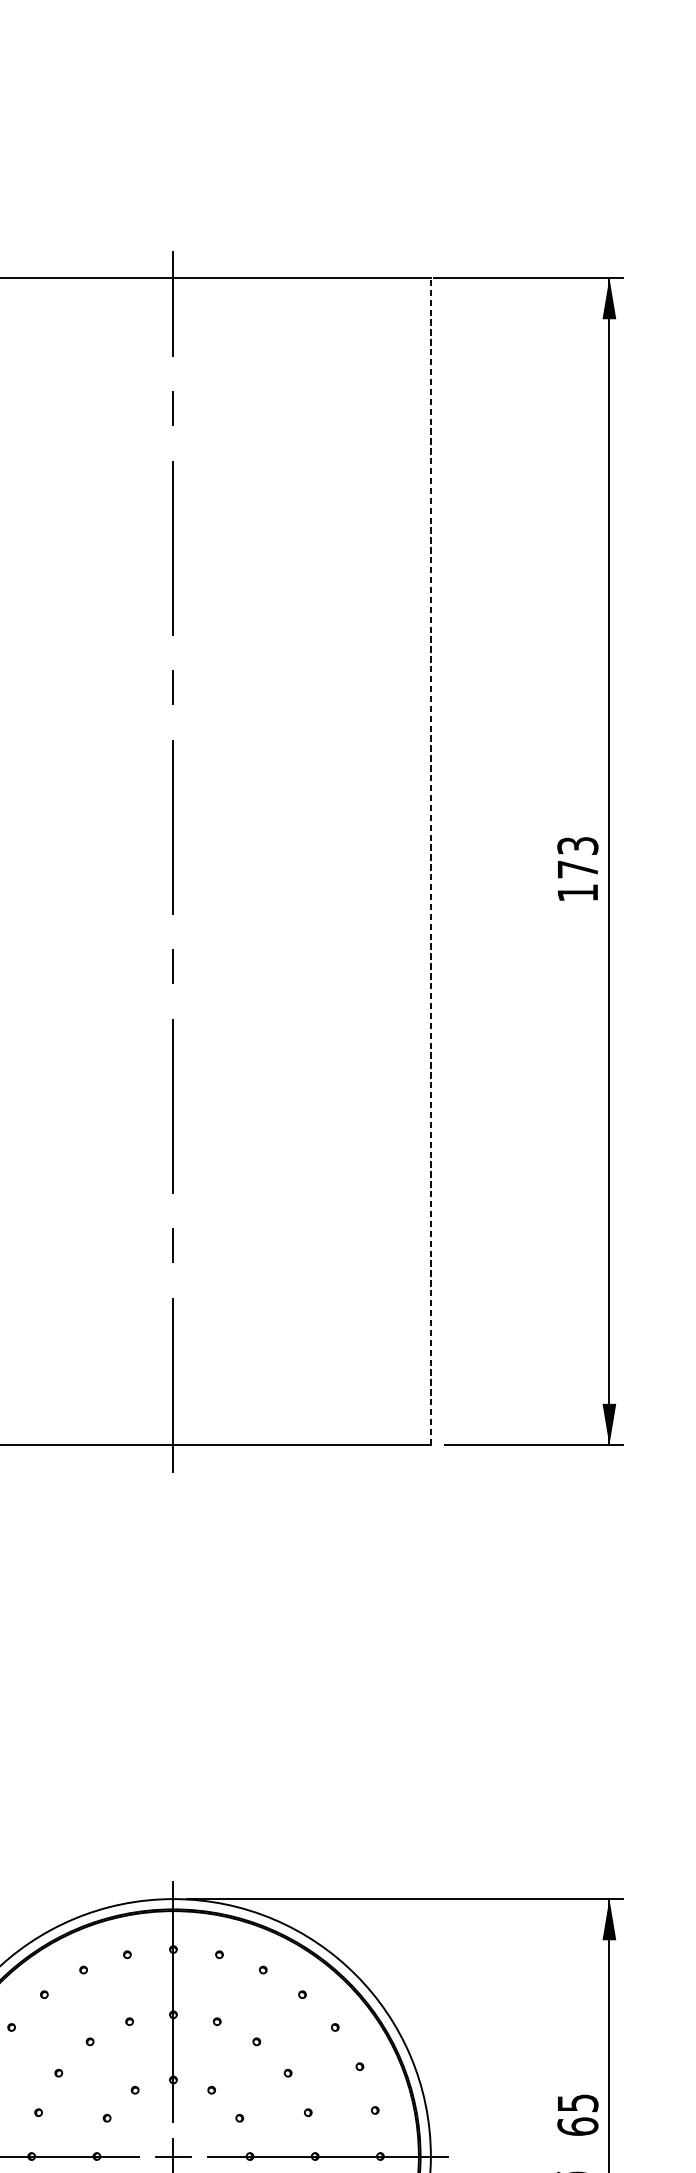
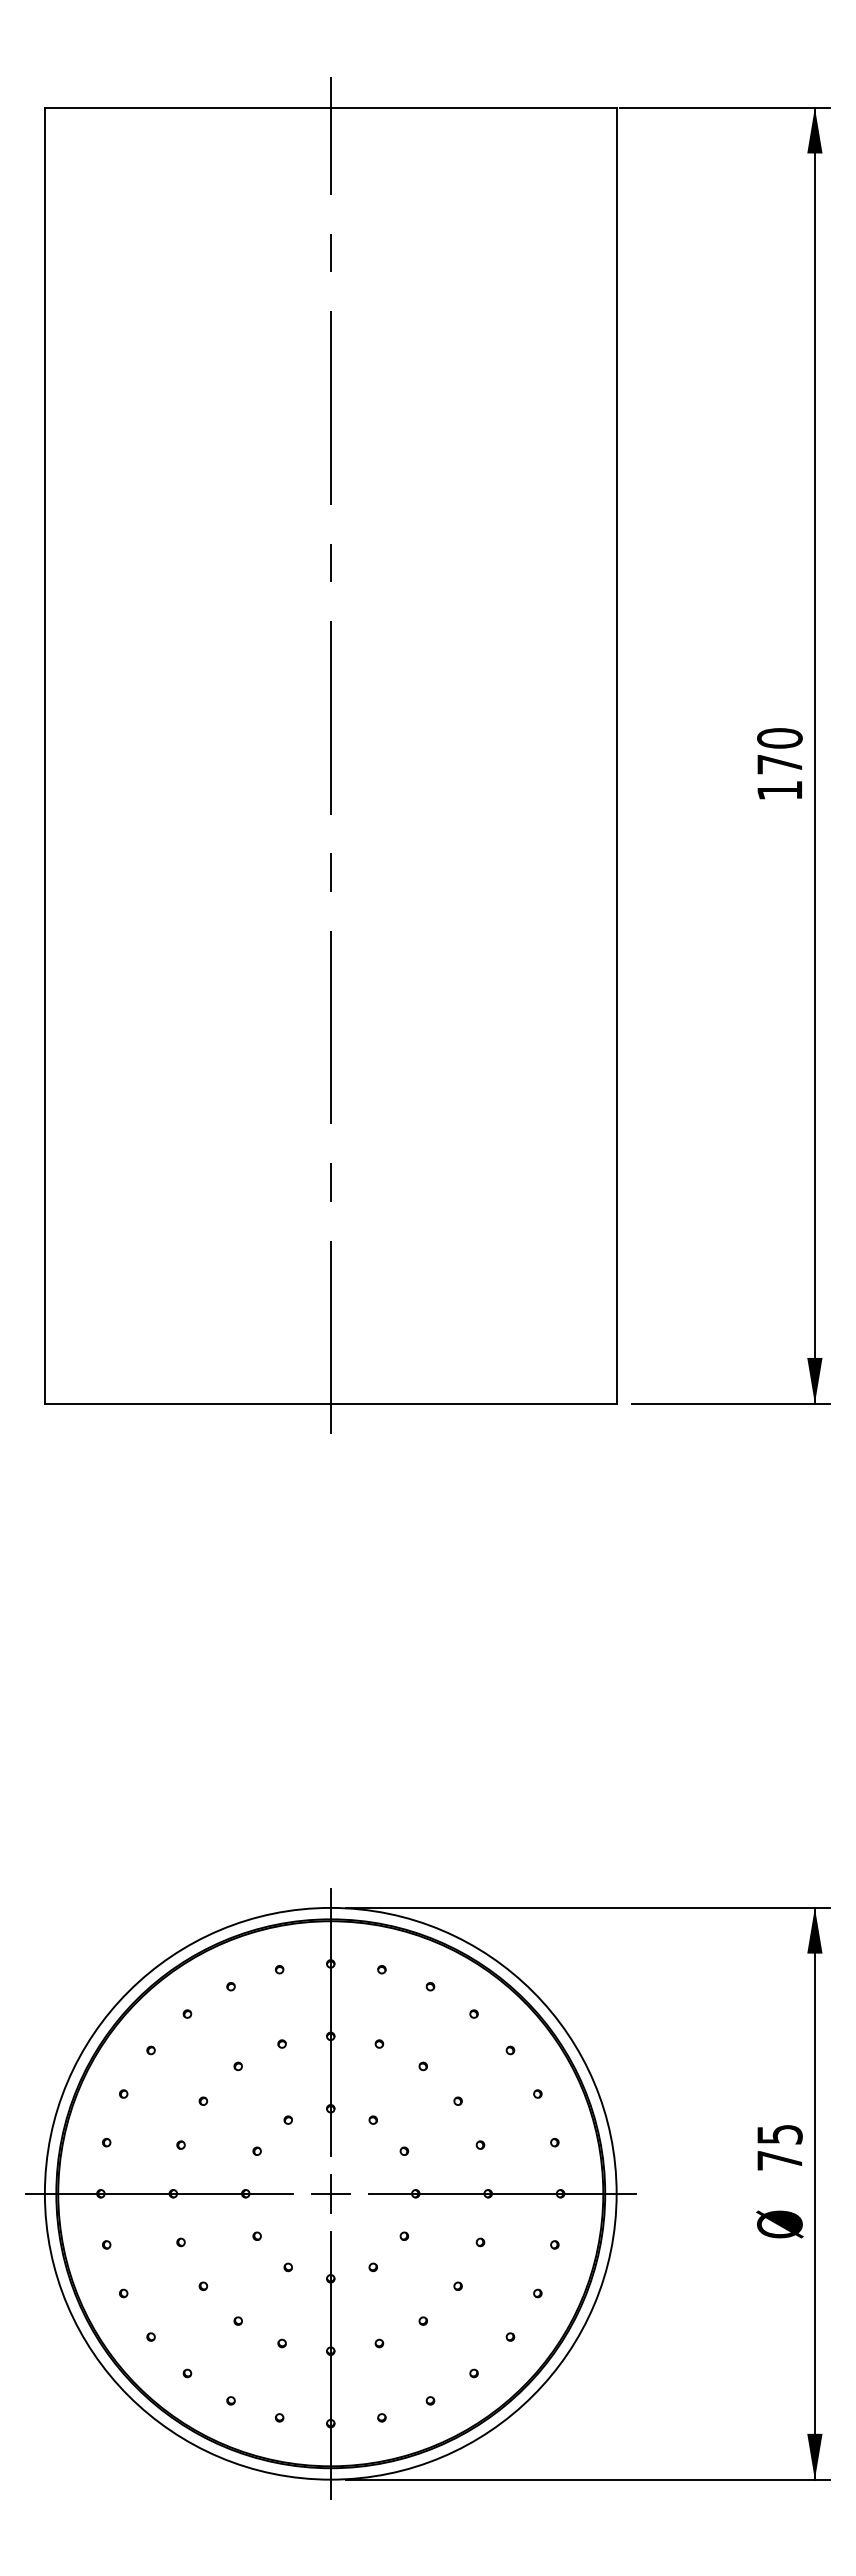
text: (577, 846) -> (779, 738), 173 -> 170
line: (430, 861) -> (616, 755), dashed -> solid
text: (577, 2126) -> (779, 2160), 65 -> 75

